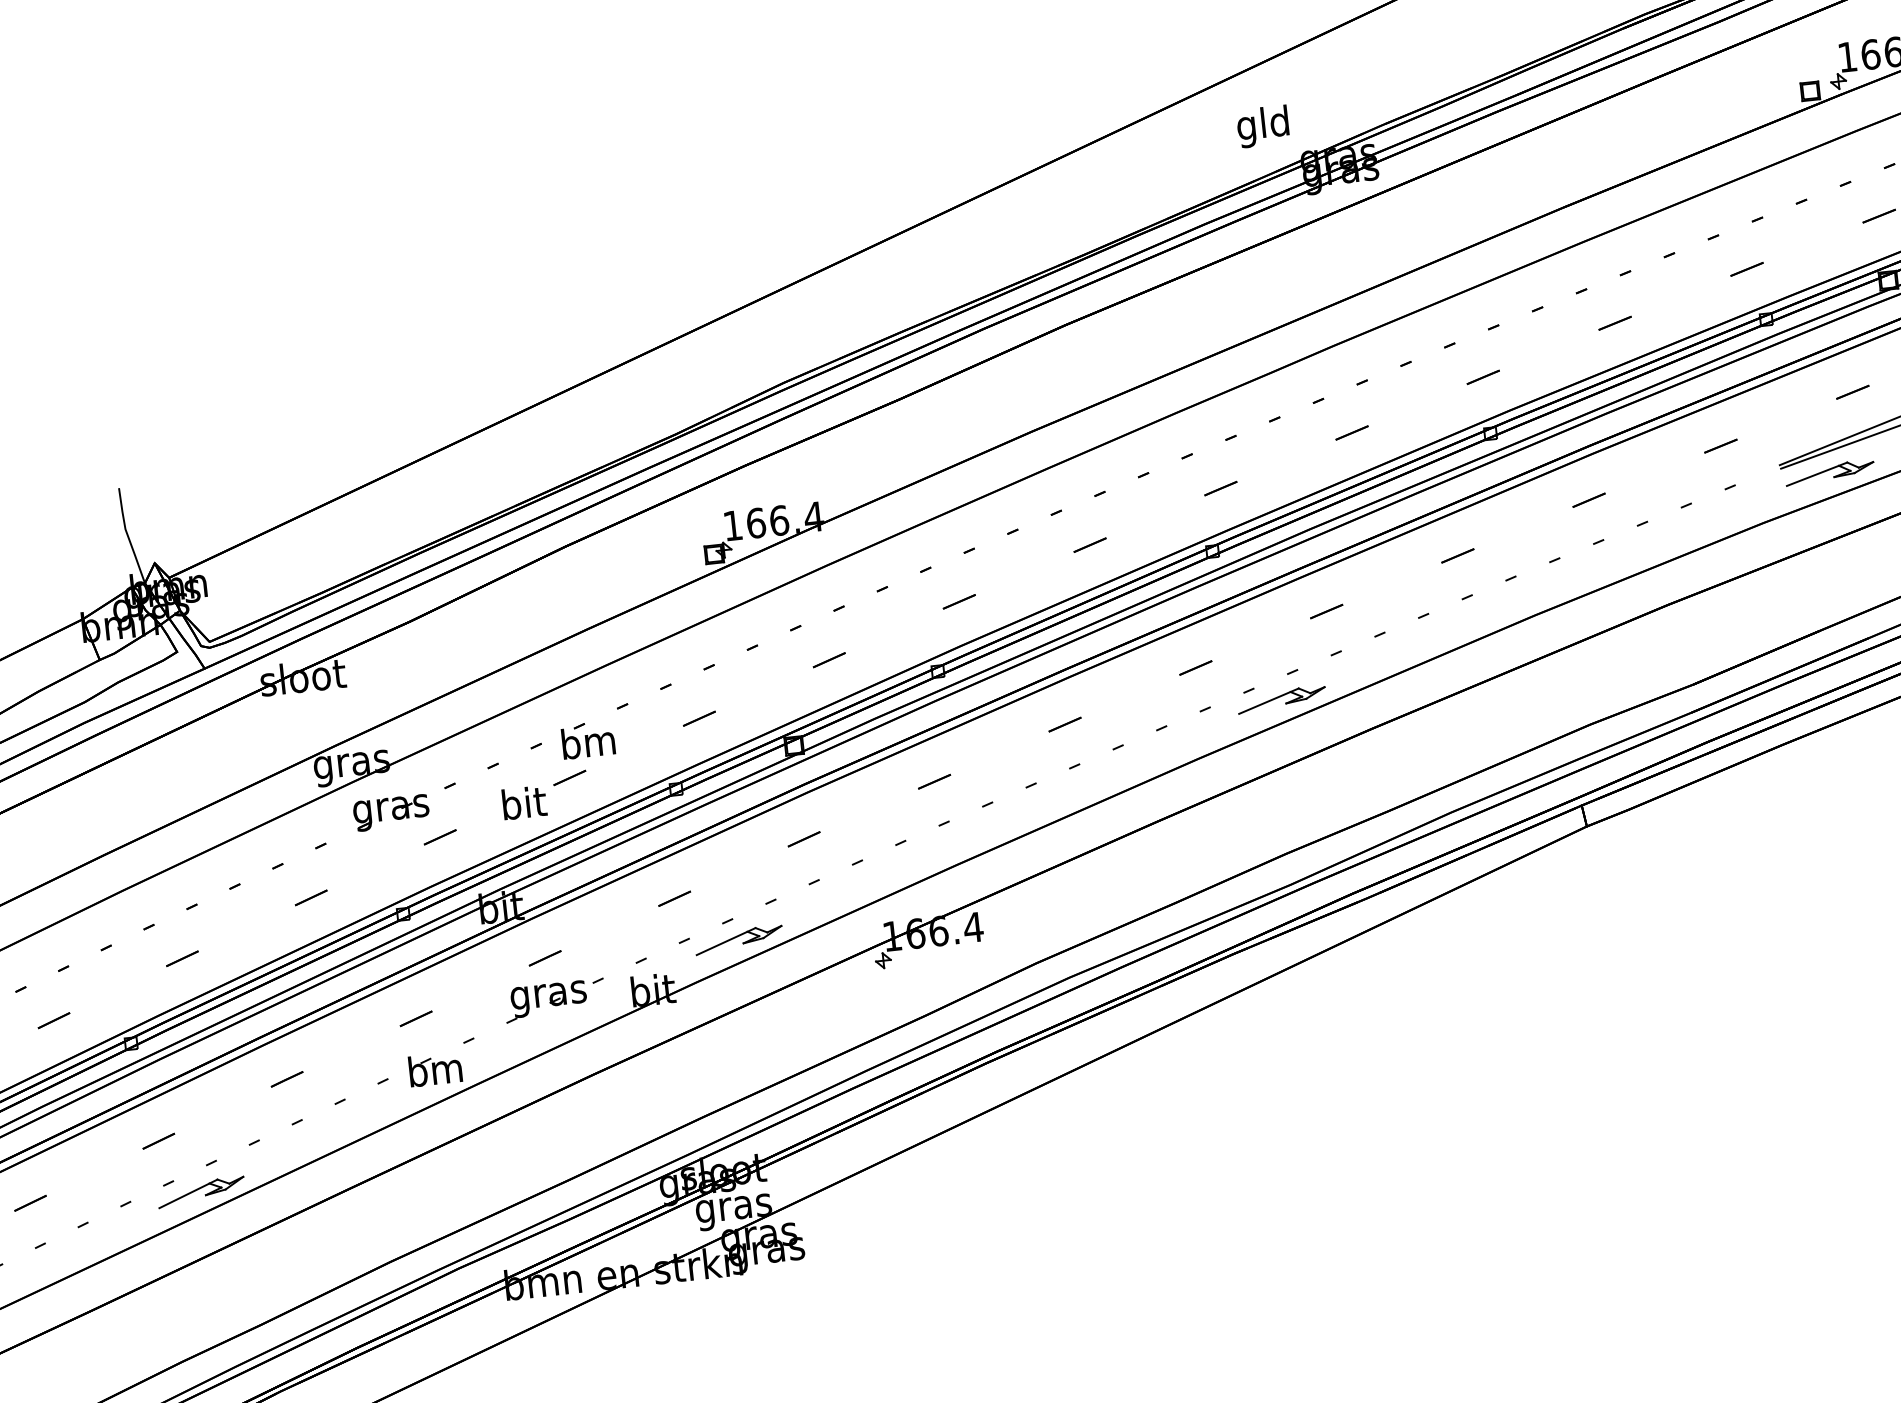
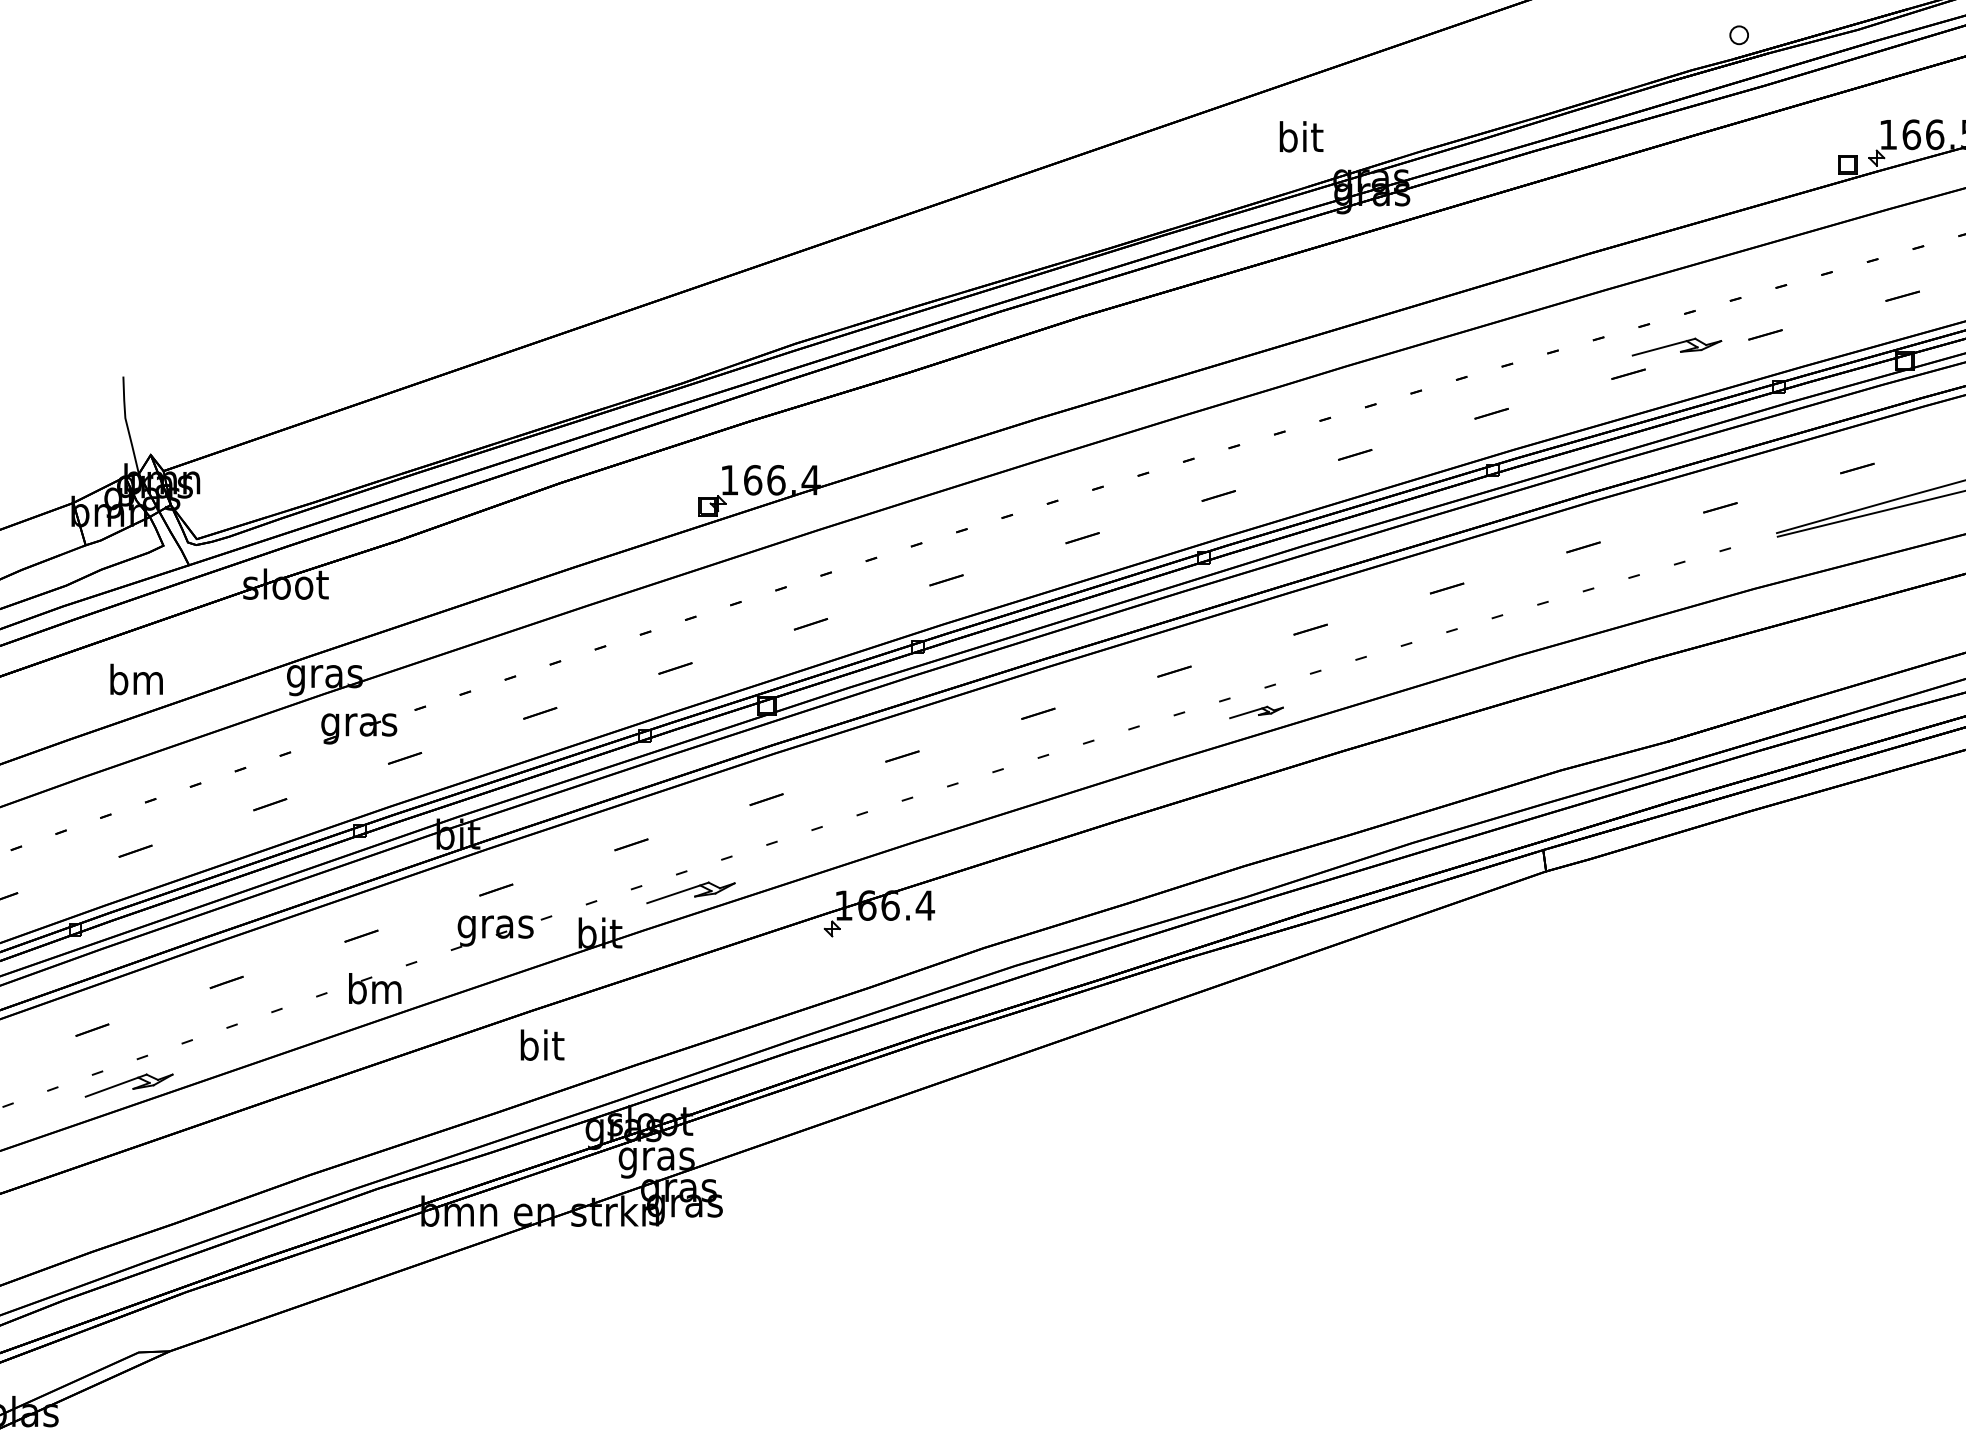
text: (1262, 126) -> (1299, 140), gld -> bit
part: (1829, 472) -> (1676, 346), moved
part: (1281, 699) -> (1256, 712), size x0.6
text: (588, 741) -> (136, 679), moved
text: (524, 802) -> (542, 1044), moved

